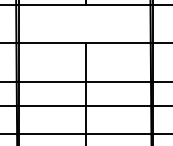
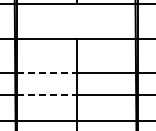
line: (52, 81) -> (47, 73), solid -> dashed
line: (52, 105) -> (47, 94), solid -> dashed

